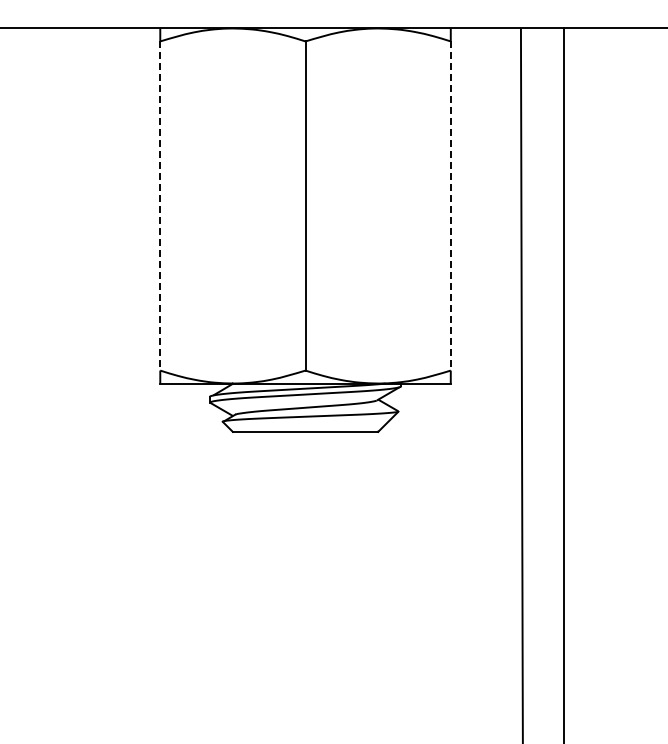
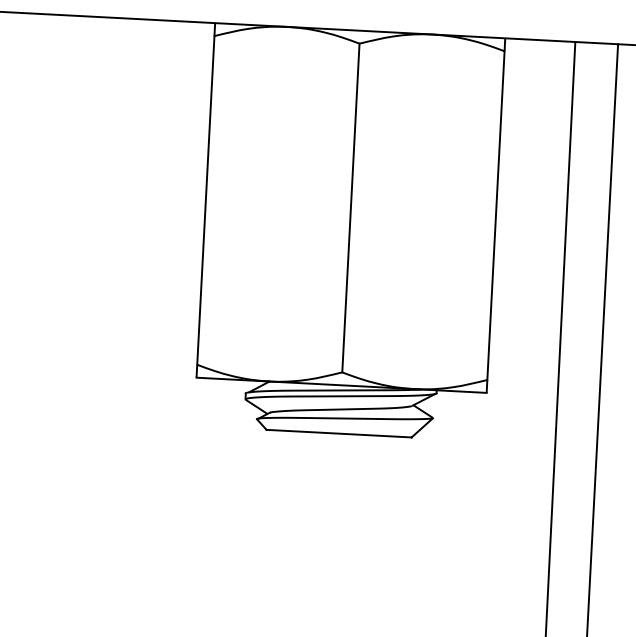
line: (160, 206) -> (206, 200), dashed -> solid
line: (450, 206) -> (495, 216), dashed -> solid

